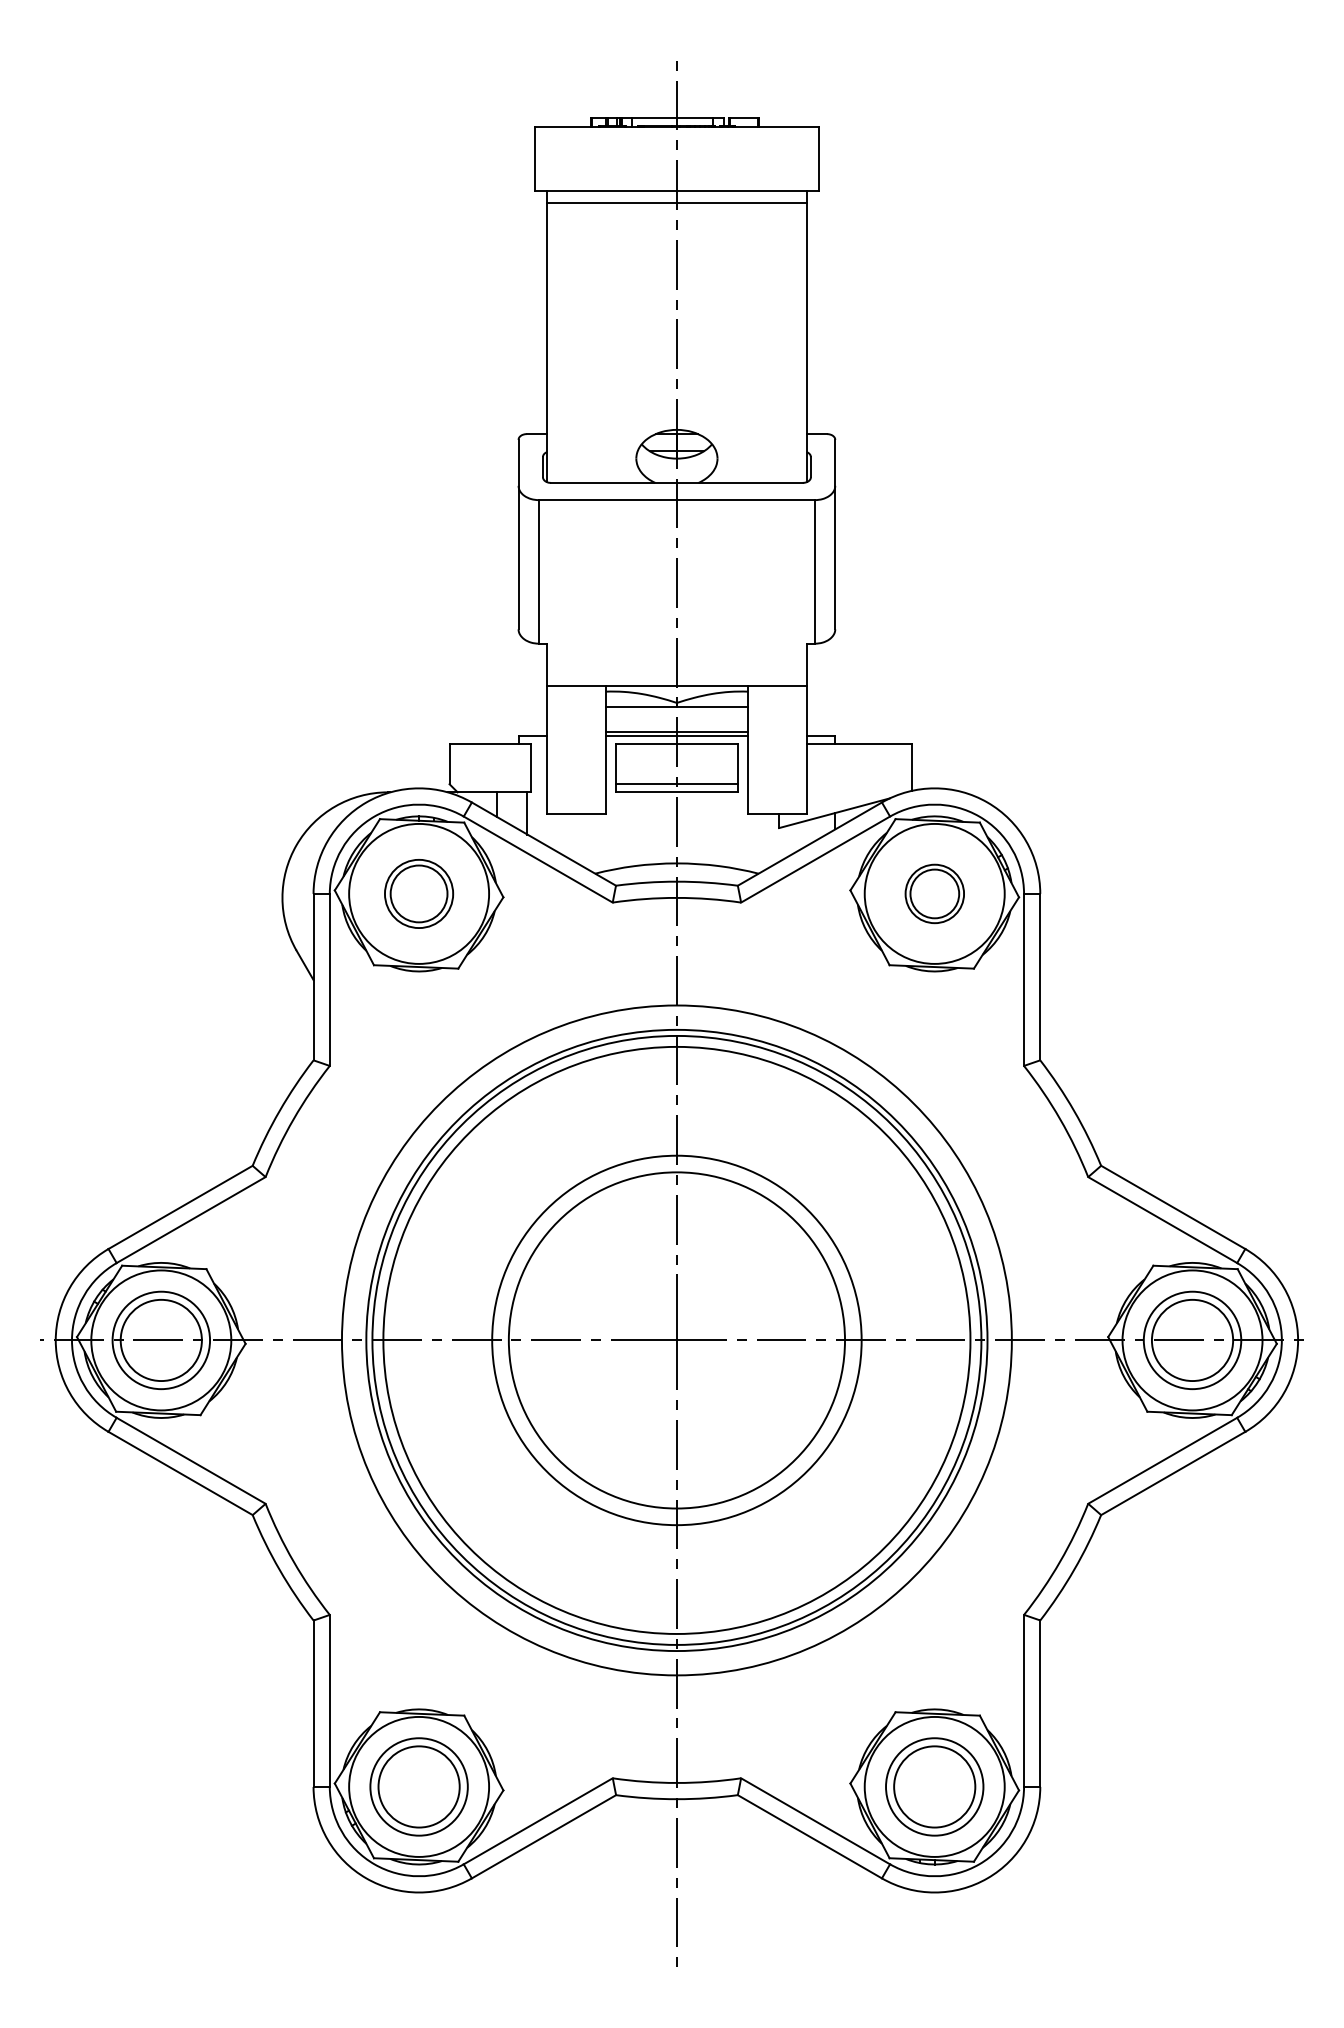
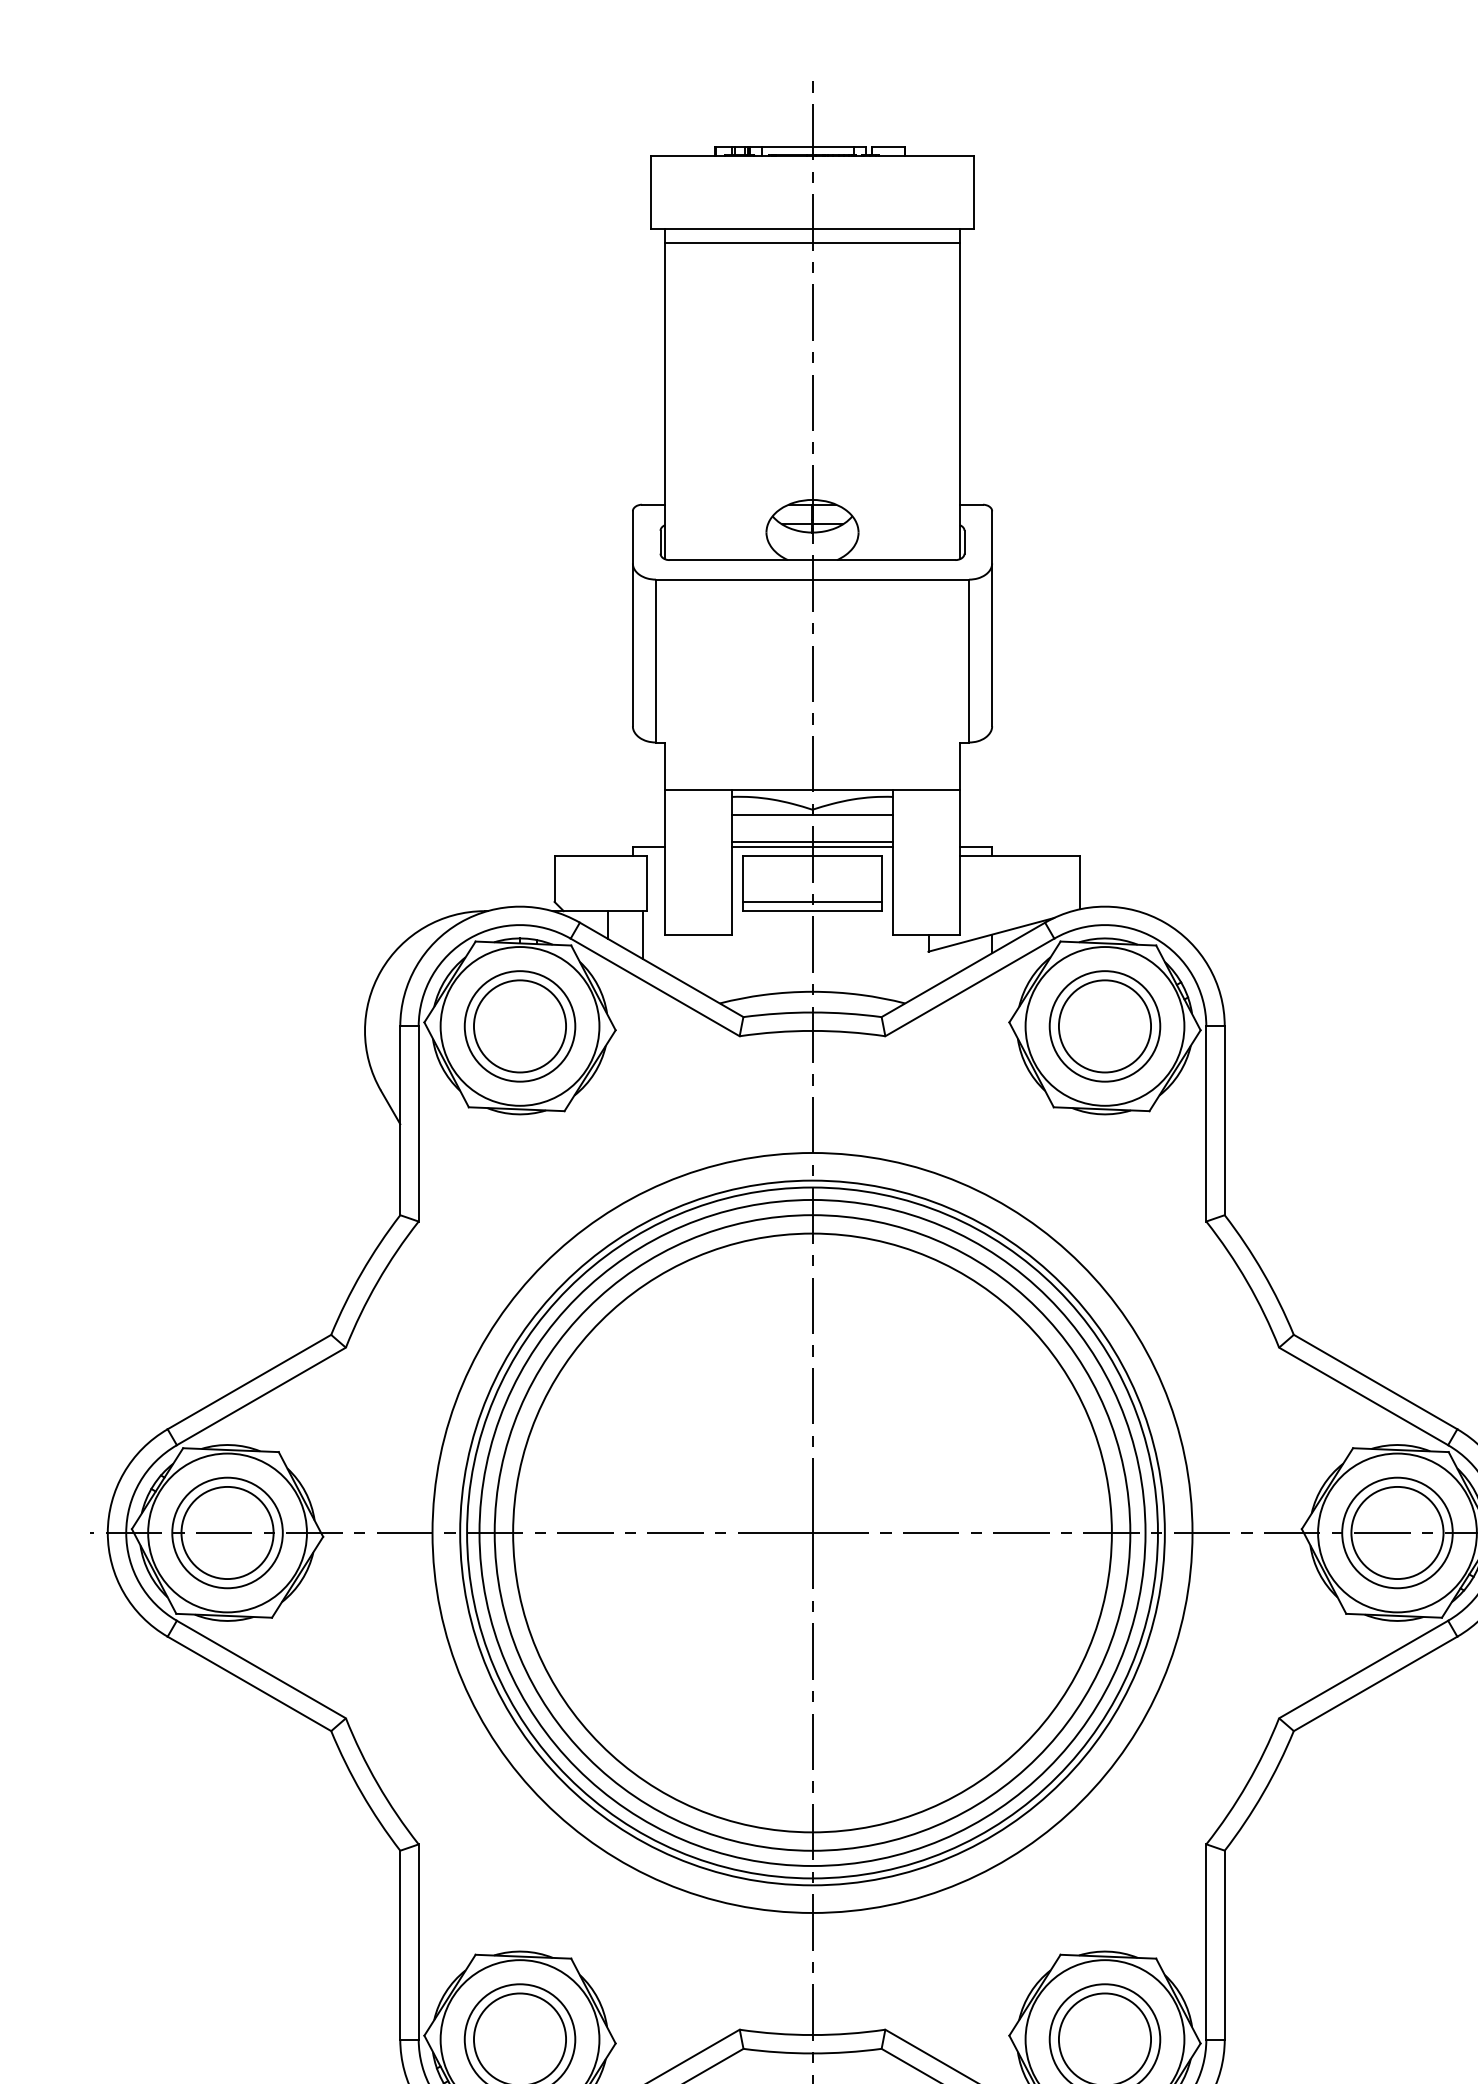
part: (418, 893) -> (519, 1025), size x1.43
part: (934, 893) -> (1104, 1025), size x1.67
circle: (676, 1340) -> (812, 1533), size x1.43
circle: (676, 1340) -> (812, 1533), size x1.67

